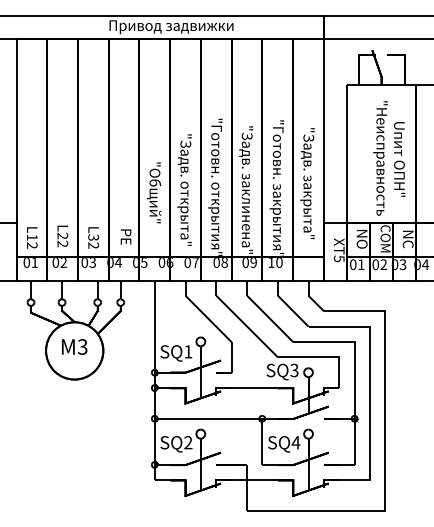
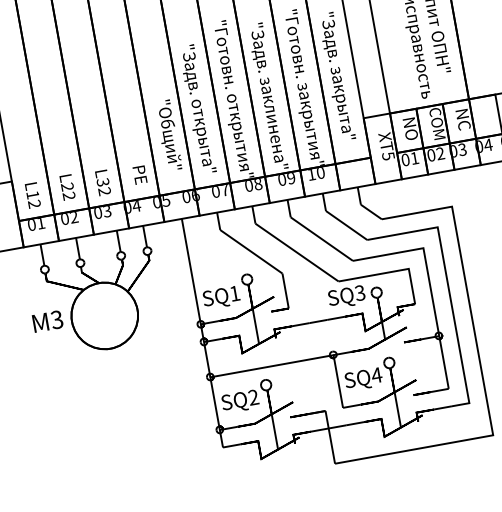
text: (154, 192) -> (168, 135), moved
text: (74, 346) -> (47, 320), moved

